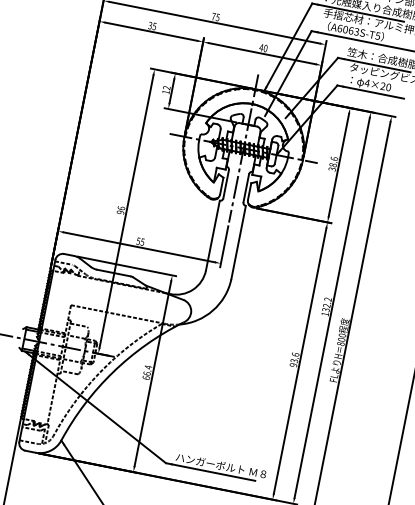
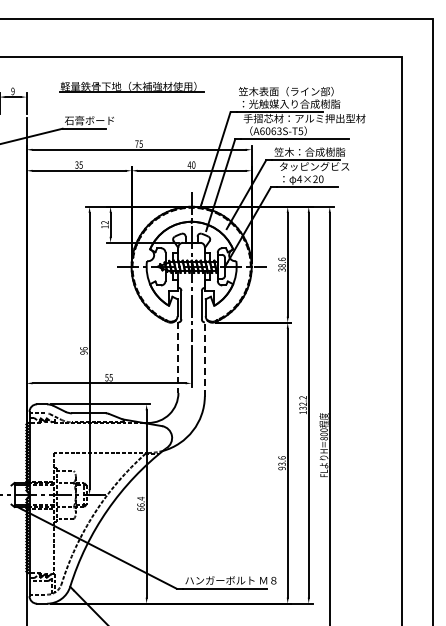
line: (212, 236) -> (178, 358), solid -> dashed
line: (238, 241) -> (204, 358), solid -> dashed

